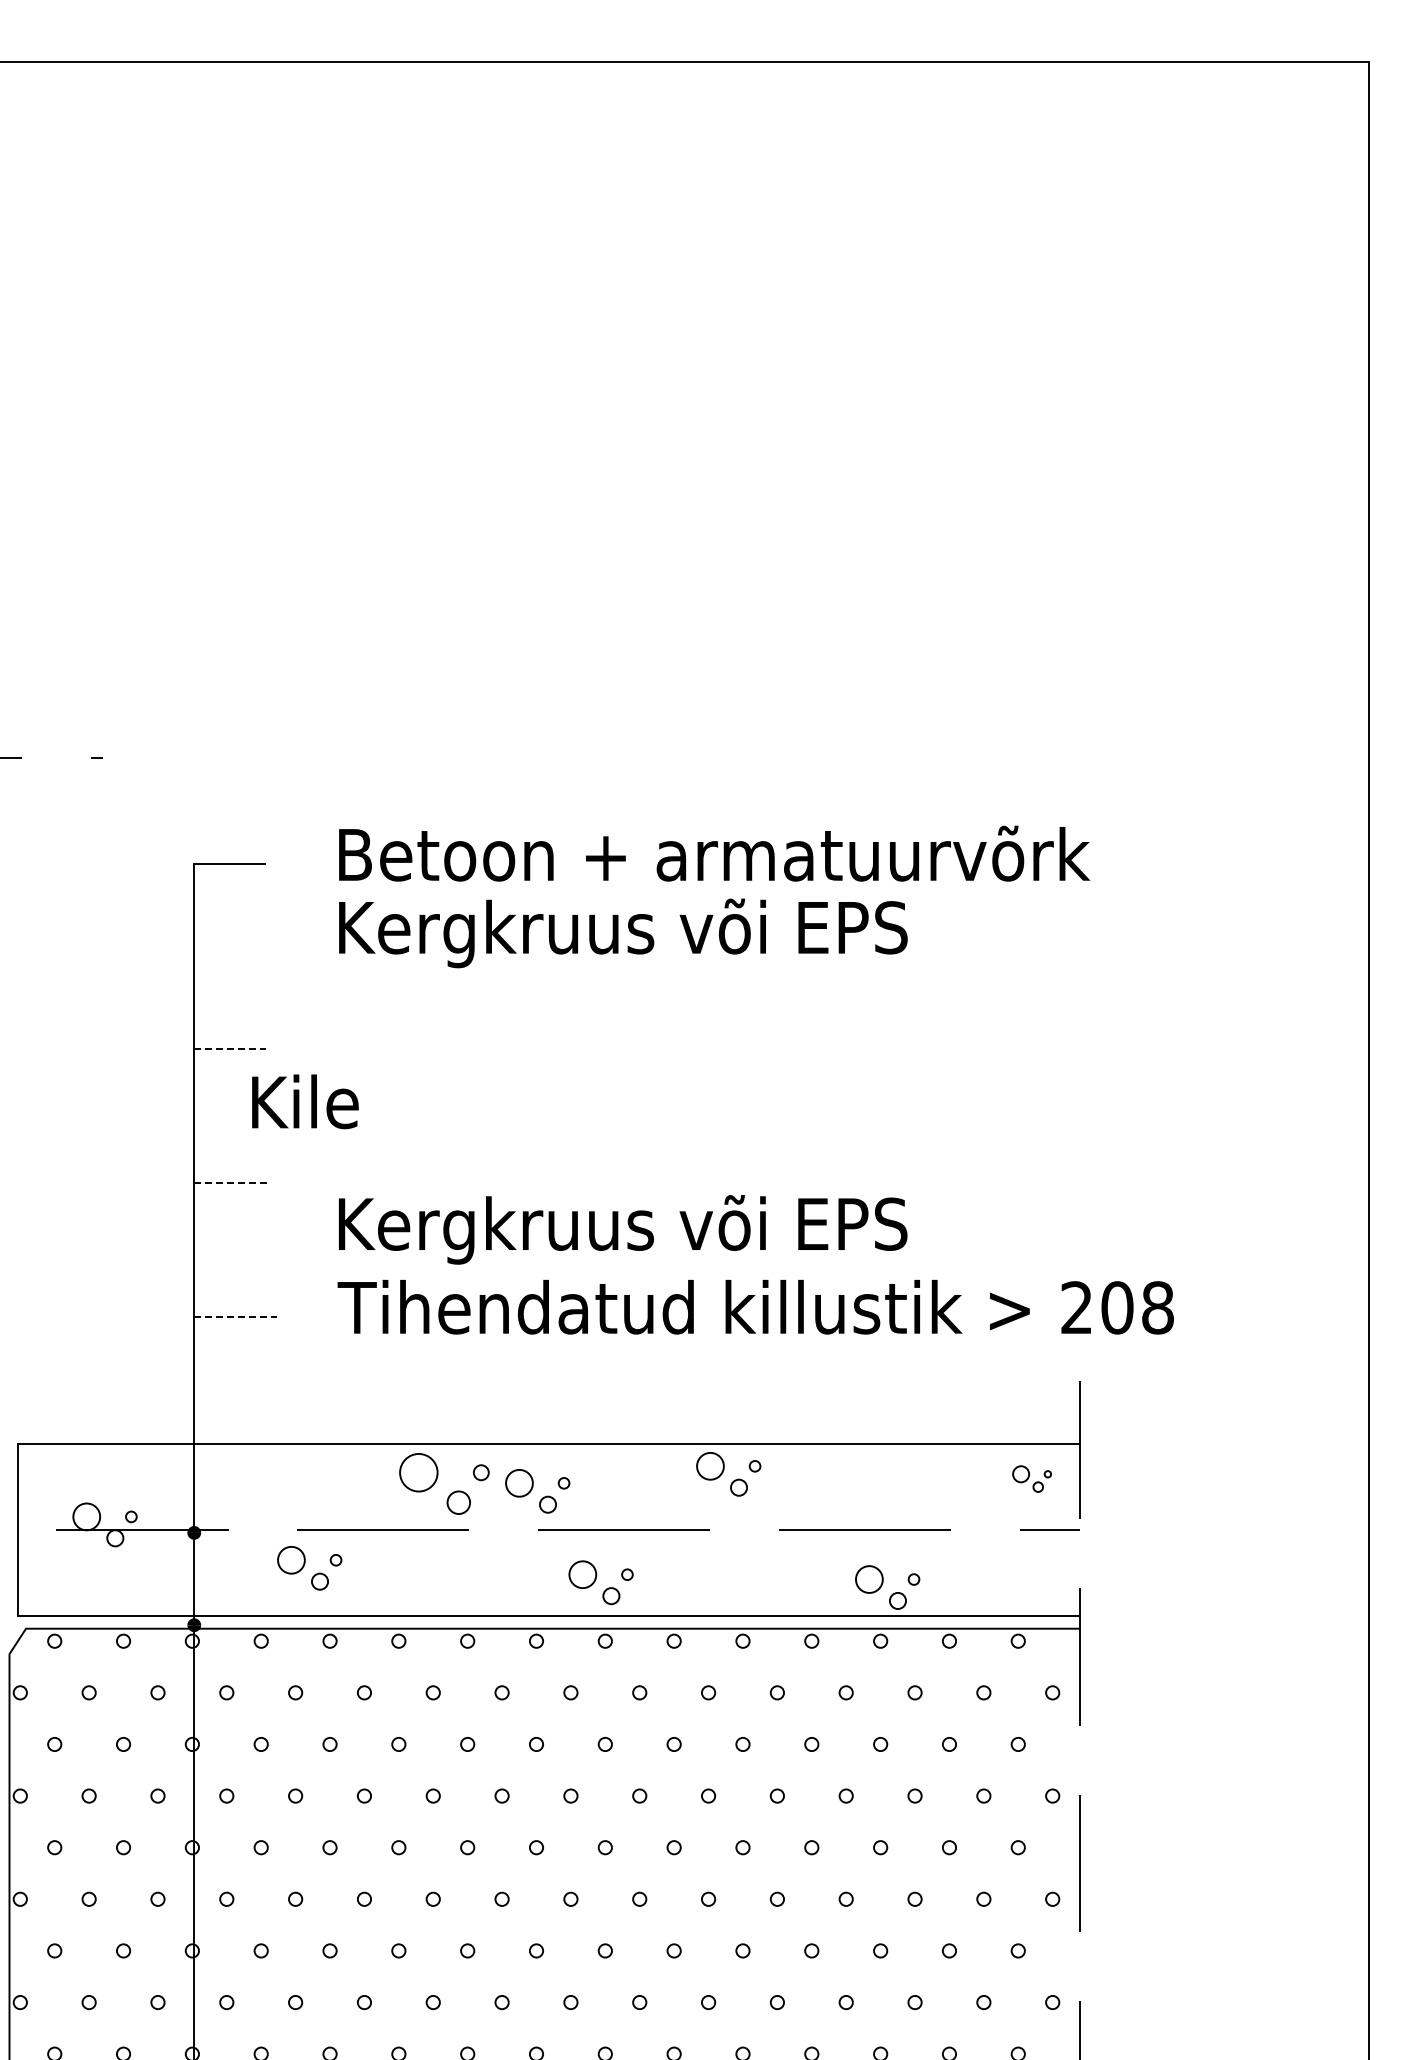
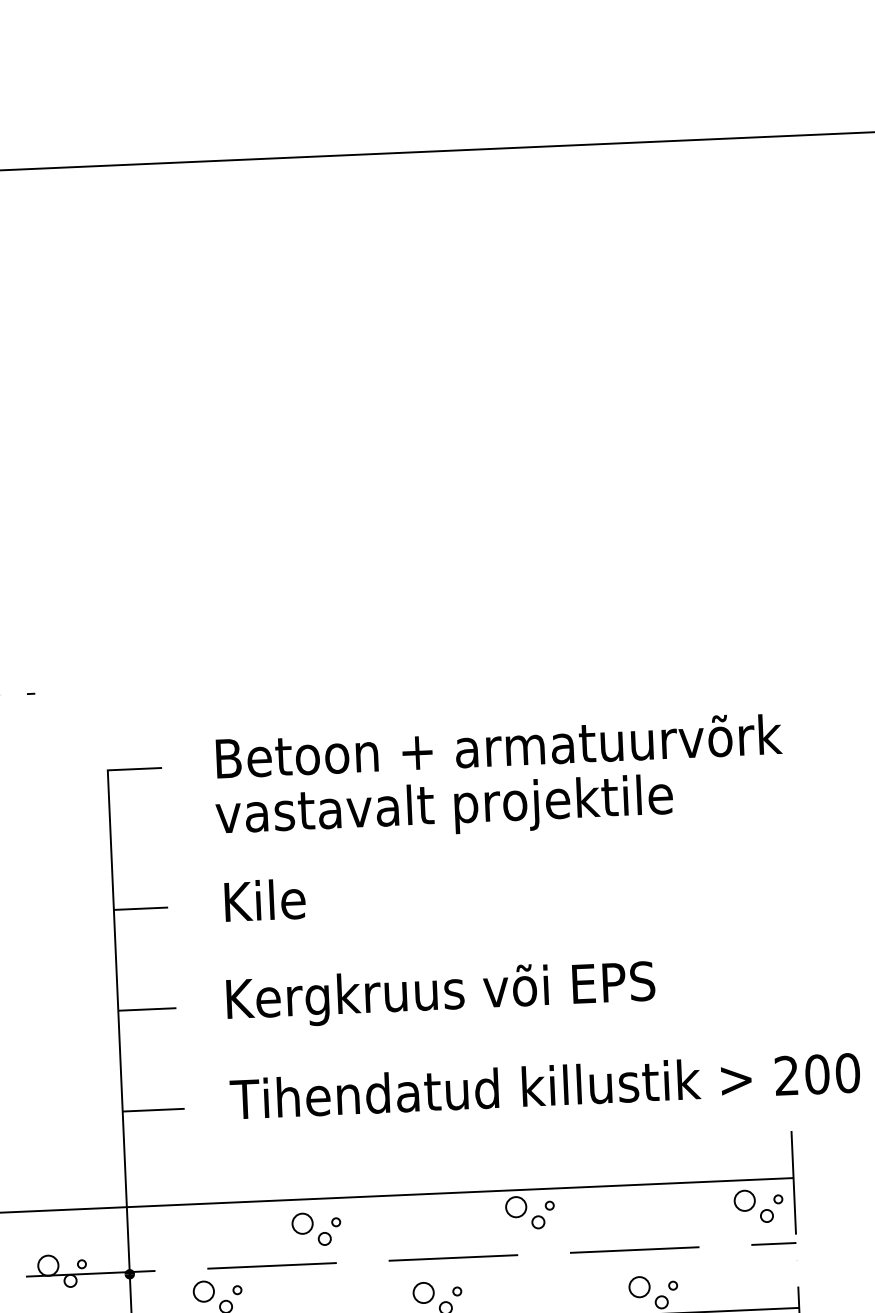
text: (638, 933) -> (444, 808), Kergkruus või EPS -> vastavalt projektile
line: (230, 1048) -> (141, 908), dashed -> solid
text: (305, 1101) -> (265, 899), moved
line: (232, 1182) -> (147, 1009), dashed -> solid
text: (623, 1229) -> (441, 994), moved
text: (1158, 1307) -> (848, 1072), 208 -> 200
line: (235, 1316) -> (153, 1110), dashed -> solid
part: (1031, 1478) -> (758, 1205), size x1.67
part: (444, 1483) -> (316, 1228), size x0.71
part: (537, 1491) -> (386, 1231), removed

